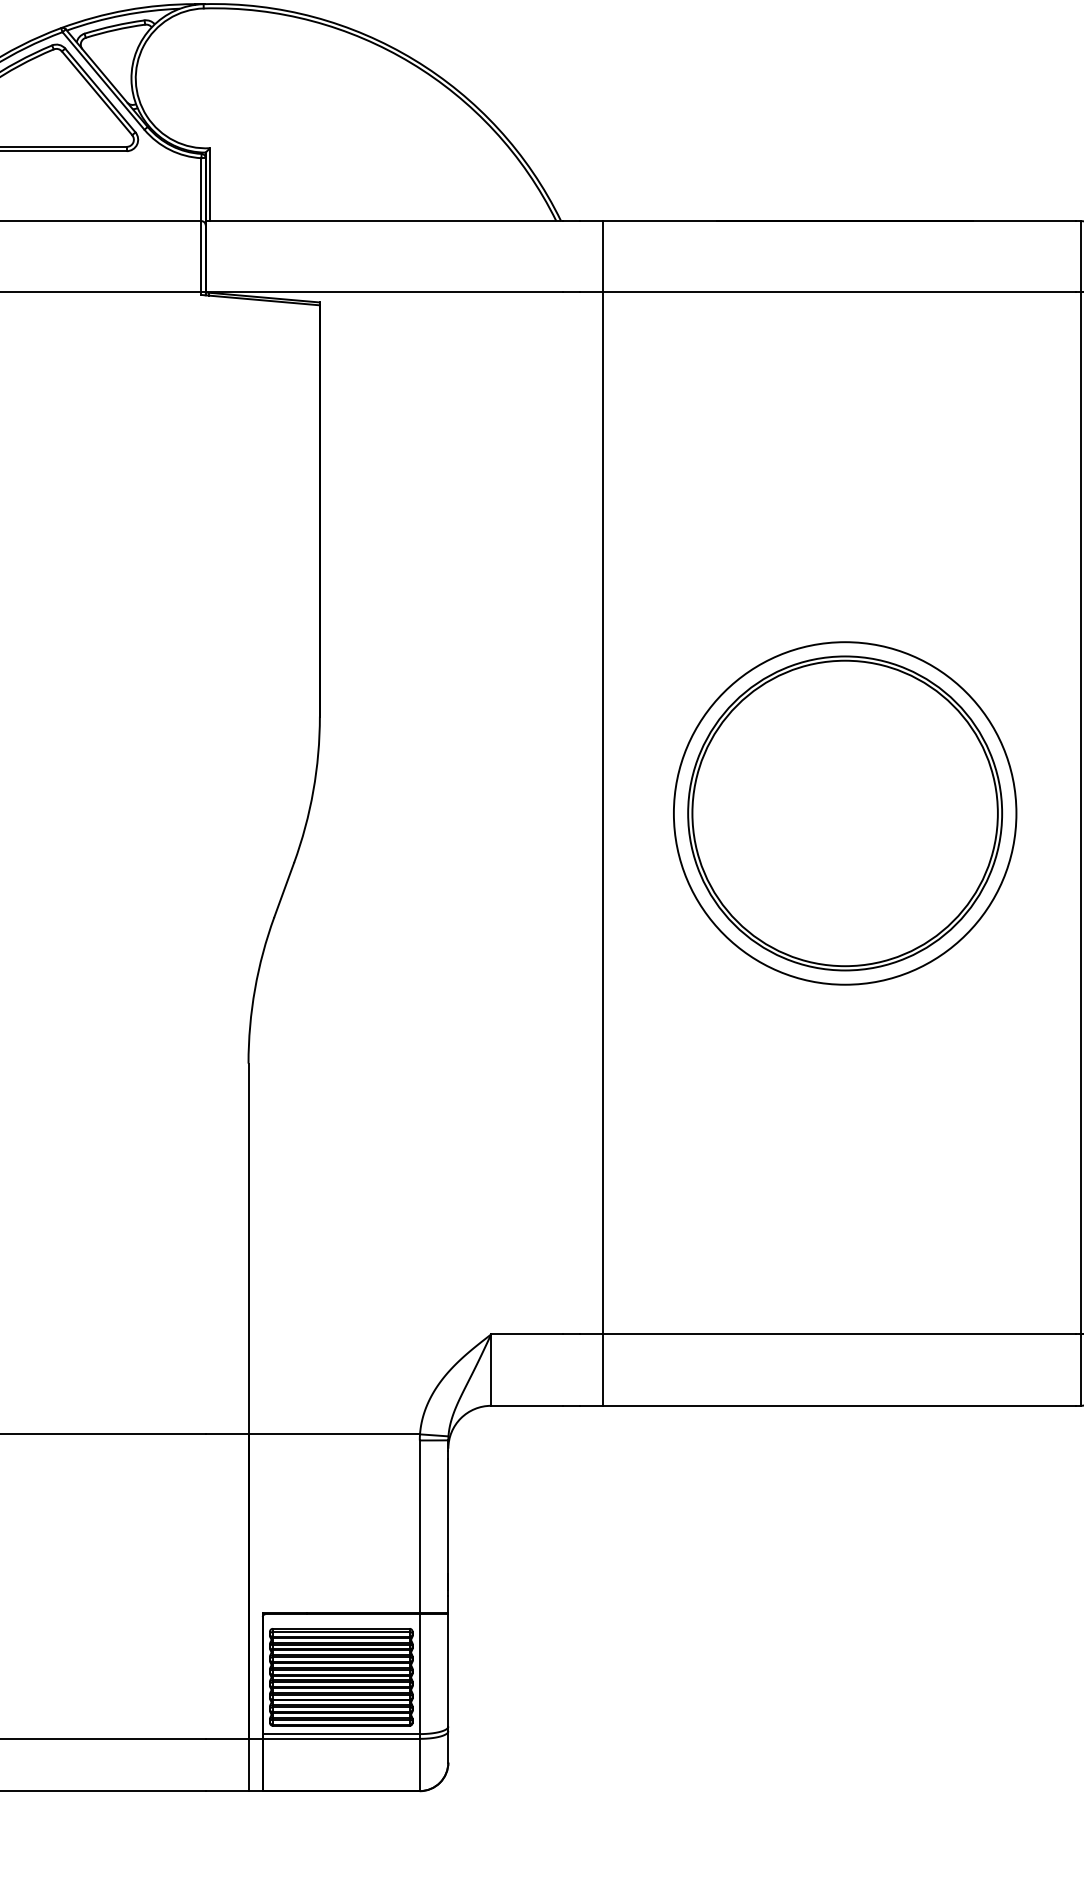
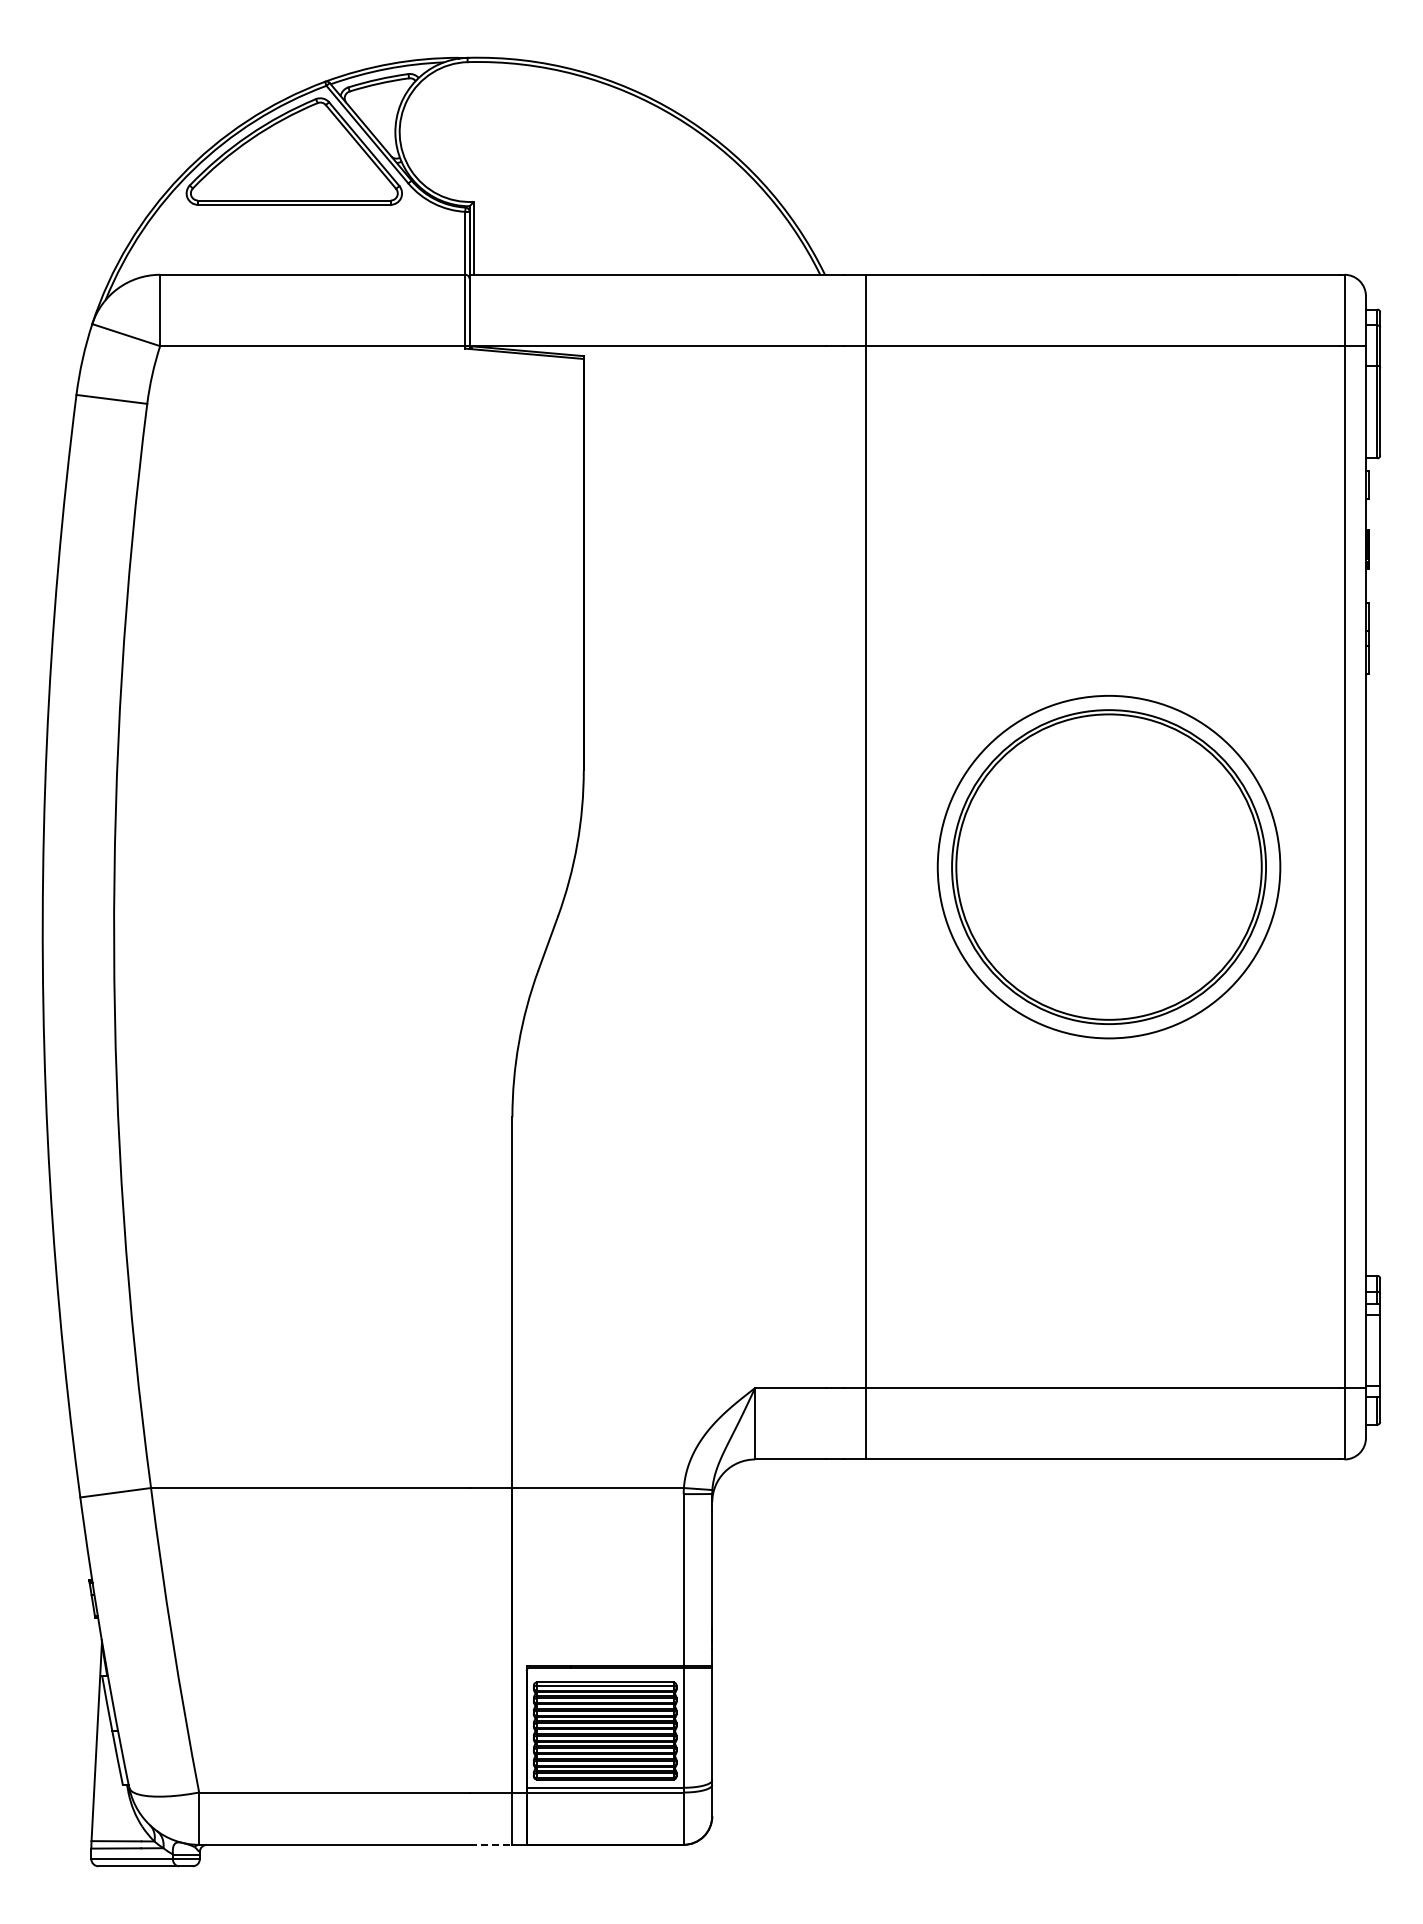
line: (227, 1790) -> (491, 1844), solid -> dashed

